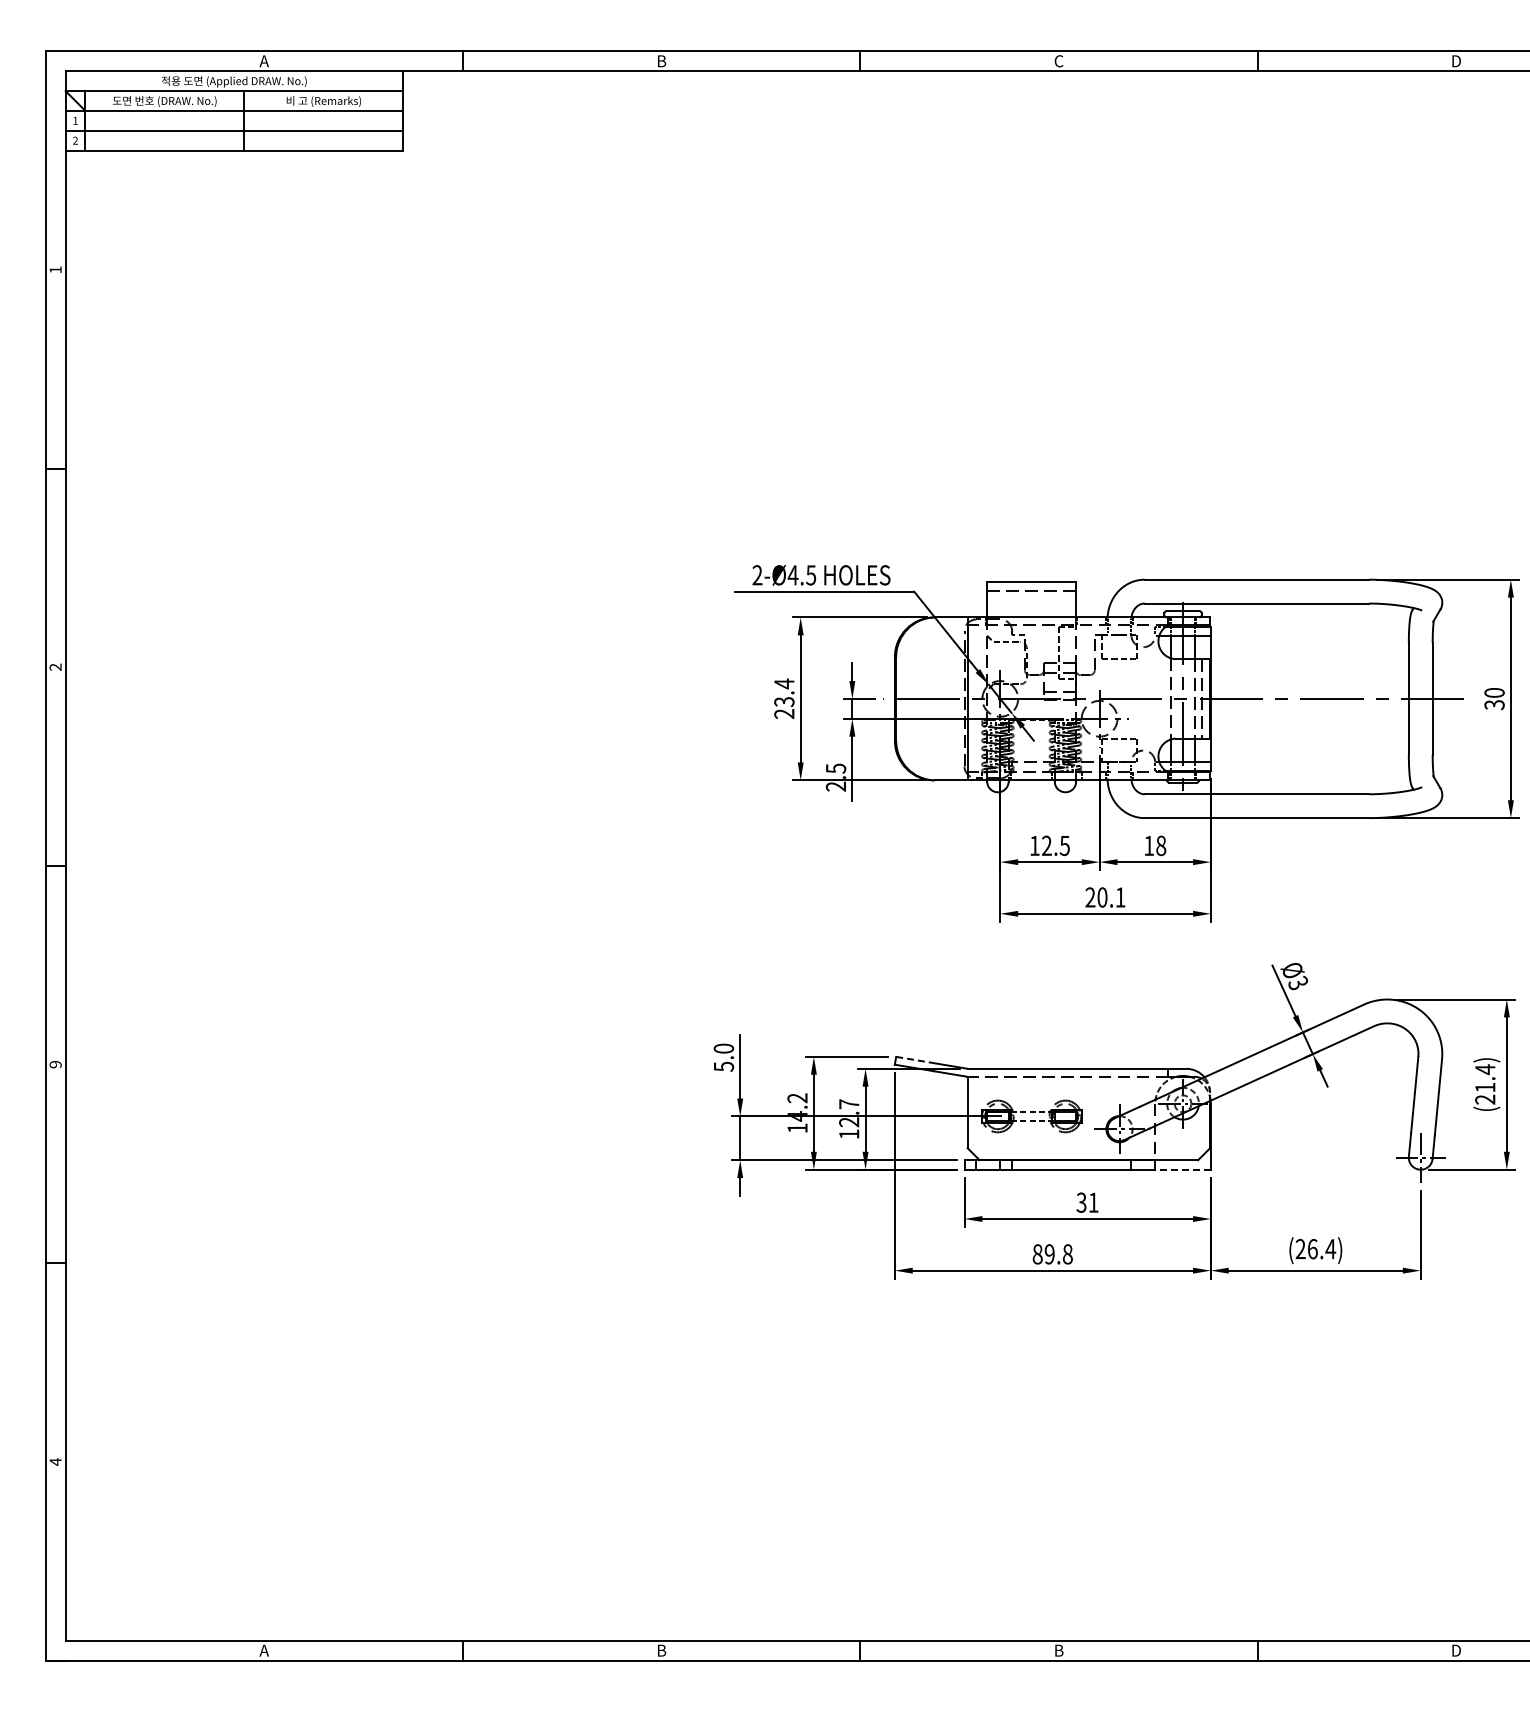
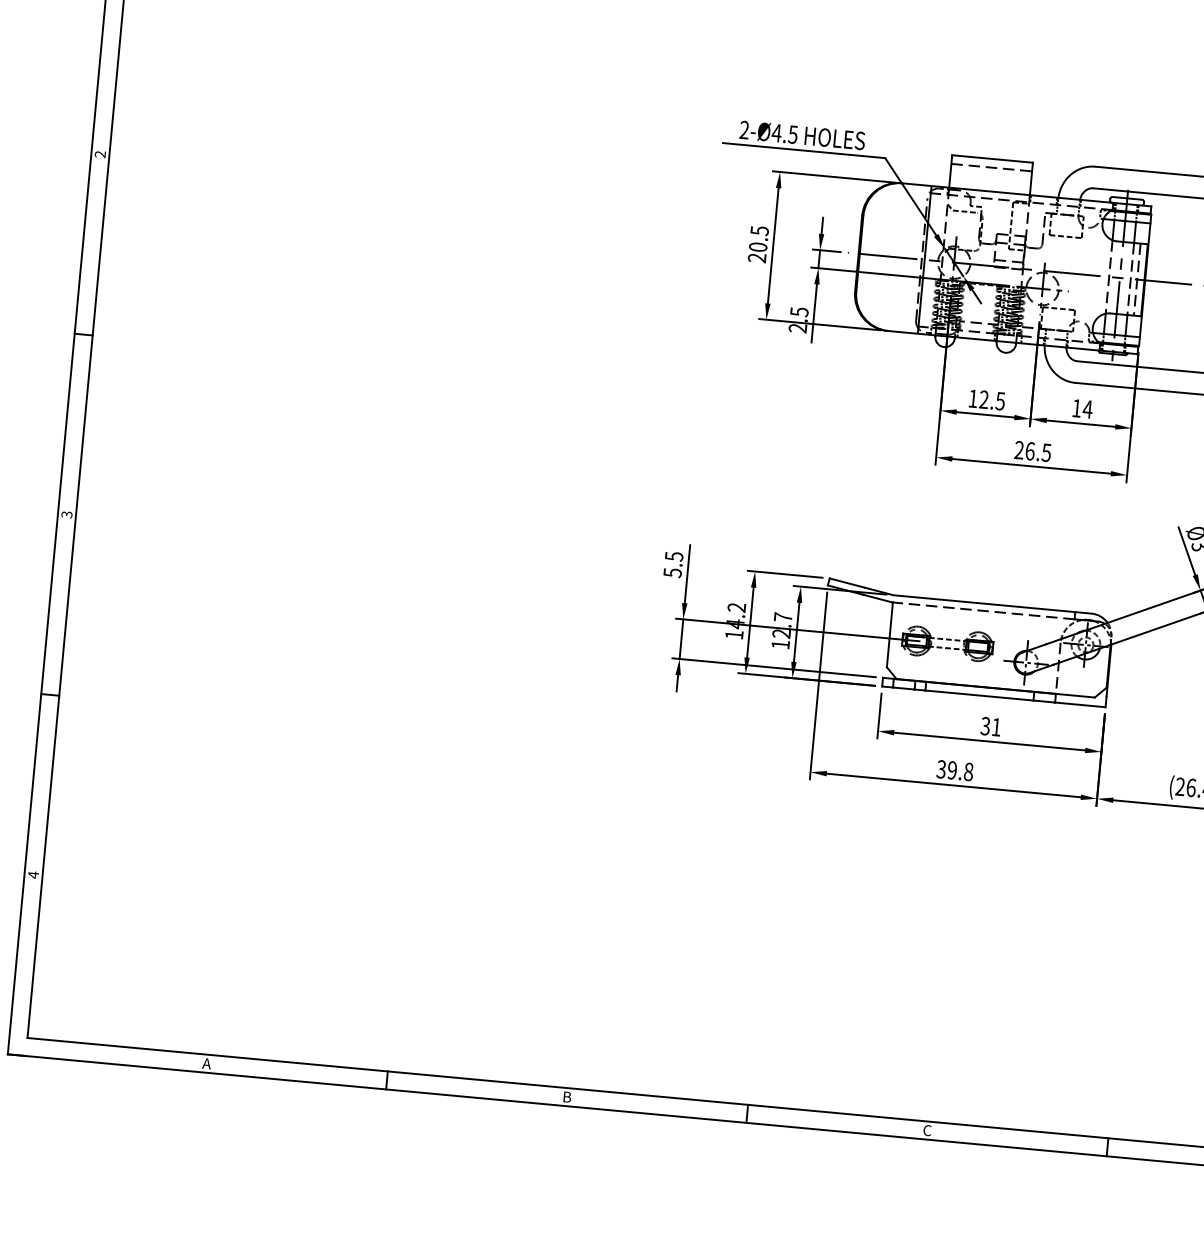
text: (784, 692) -> (759, 238), 23.4 -> 20.5
text: (1160, 845) -> (1087, 409), 18 -> 14
text: (1111, 897) -> (1038, 452), 20.1 -> 26.5
text: (723, 1048) -> (673, 556), 5.0 -> 5.5
line: (915, 1060) -> (846, 583), dashed -> solid
text: (55, 1064) -> (66, 514), 9 -> 3
line: (1182, 1169) -> (1079, 704), dashed -> solid
text: (1037, 1254) -> (941, 769), 89.8 -> 39.8
text: (1058, 1650) -> (926, 1130), B -> C

